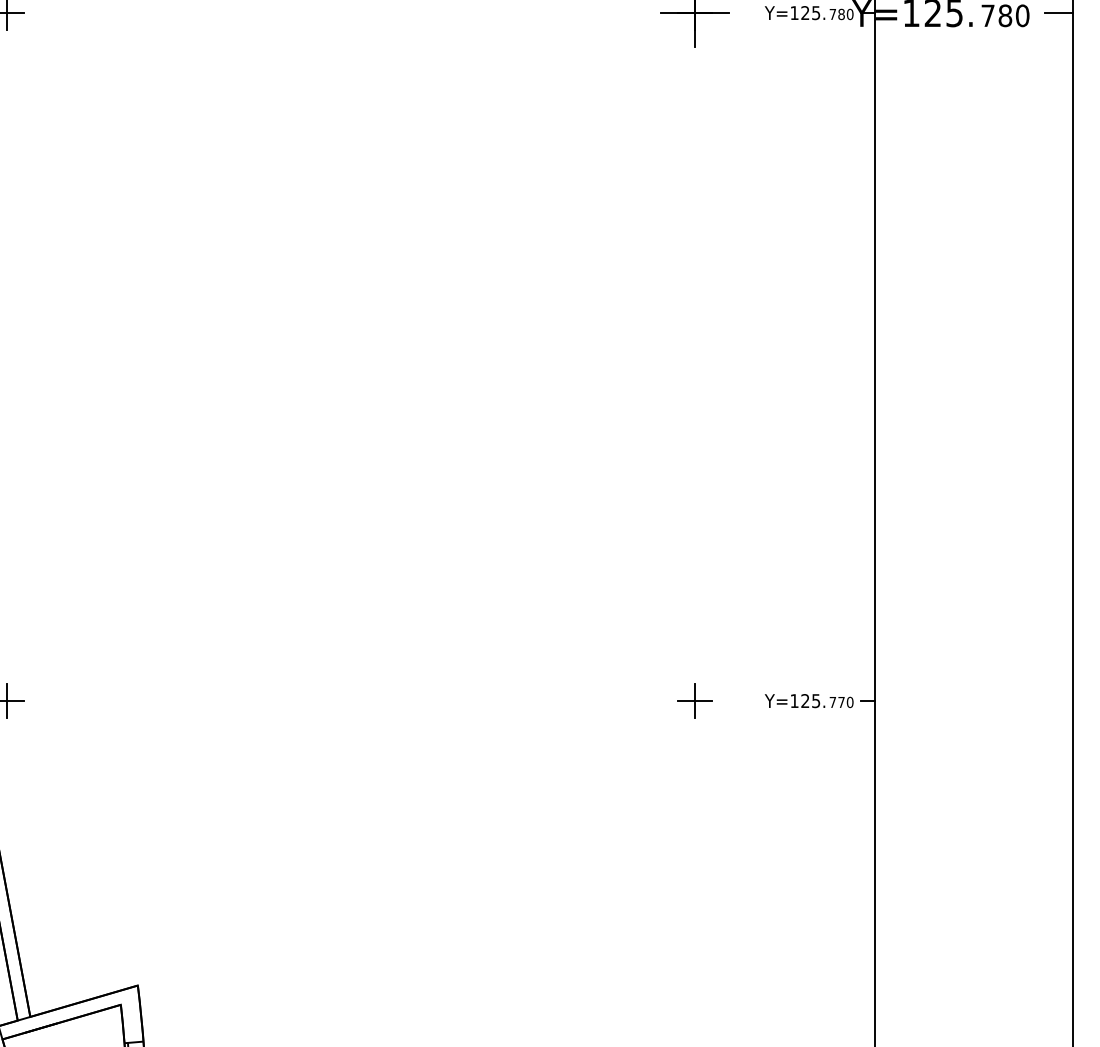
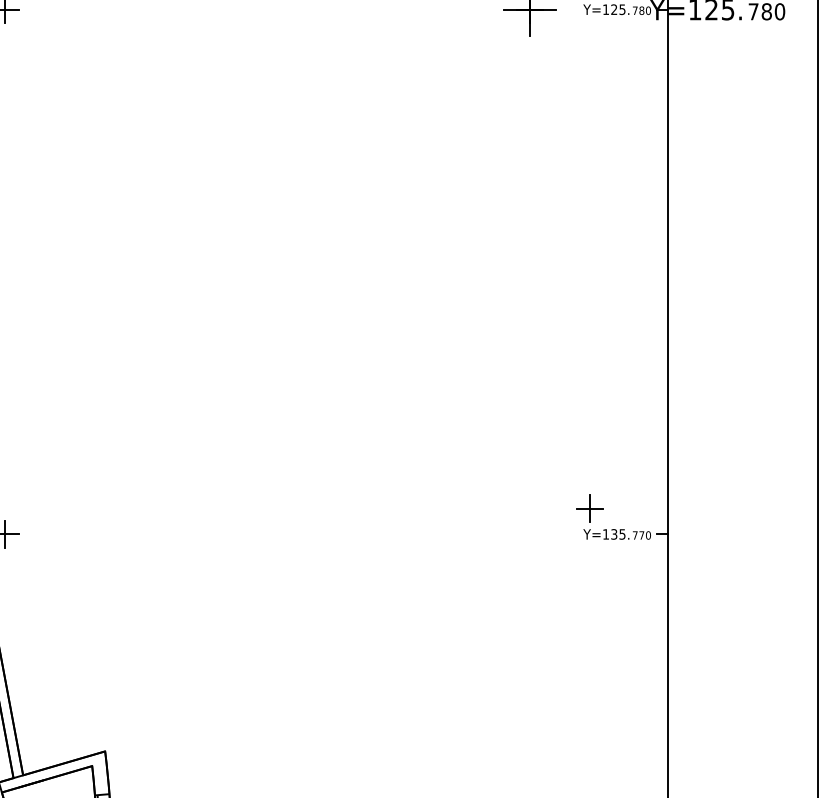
line: (1058, 13) -> (807, 10), removed
part: (694, 700) -> (589, 508), moved
text: (805, 701) -> (614, 534), Y=125. -> Y=135.

